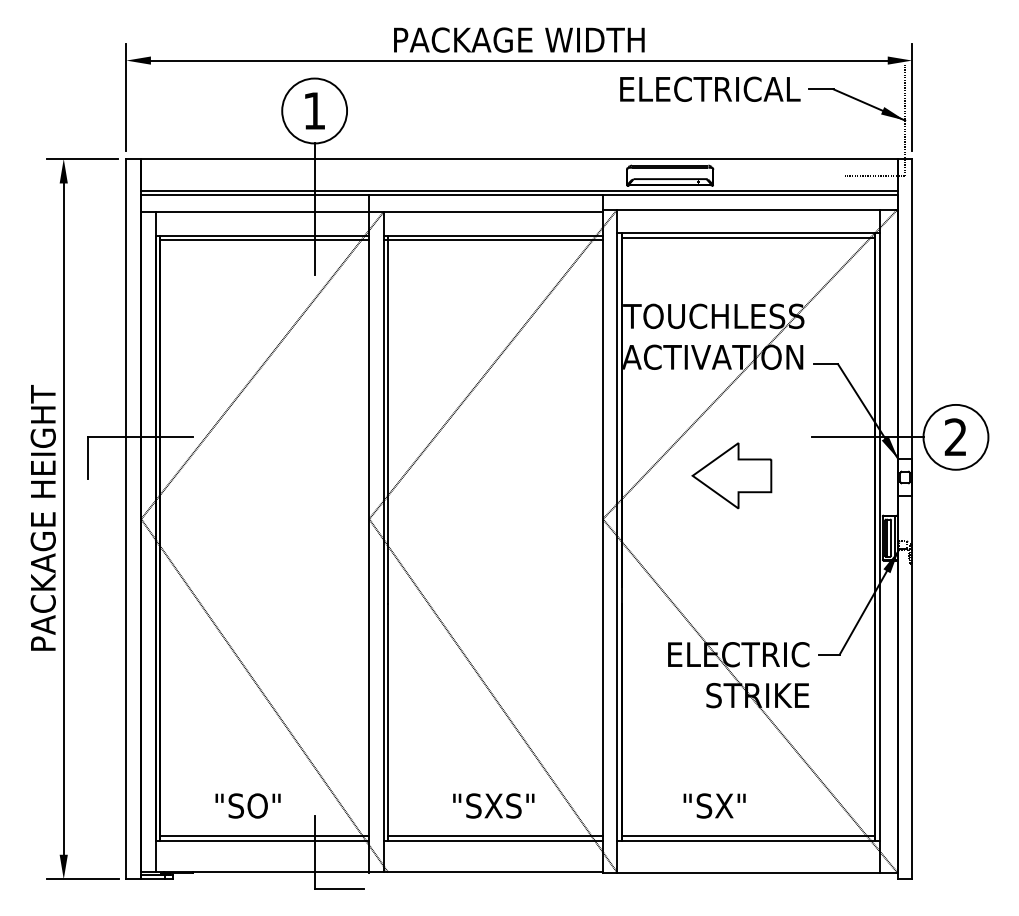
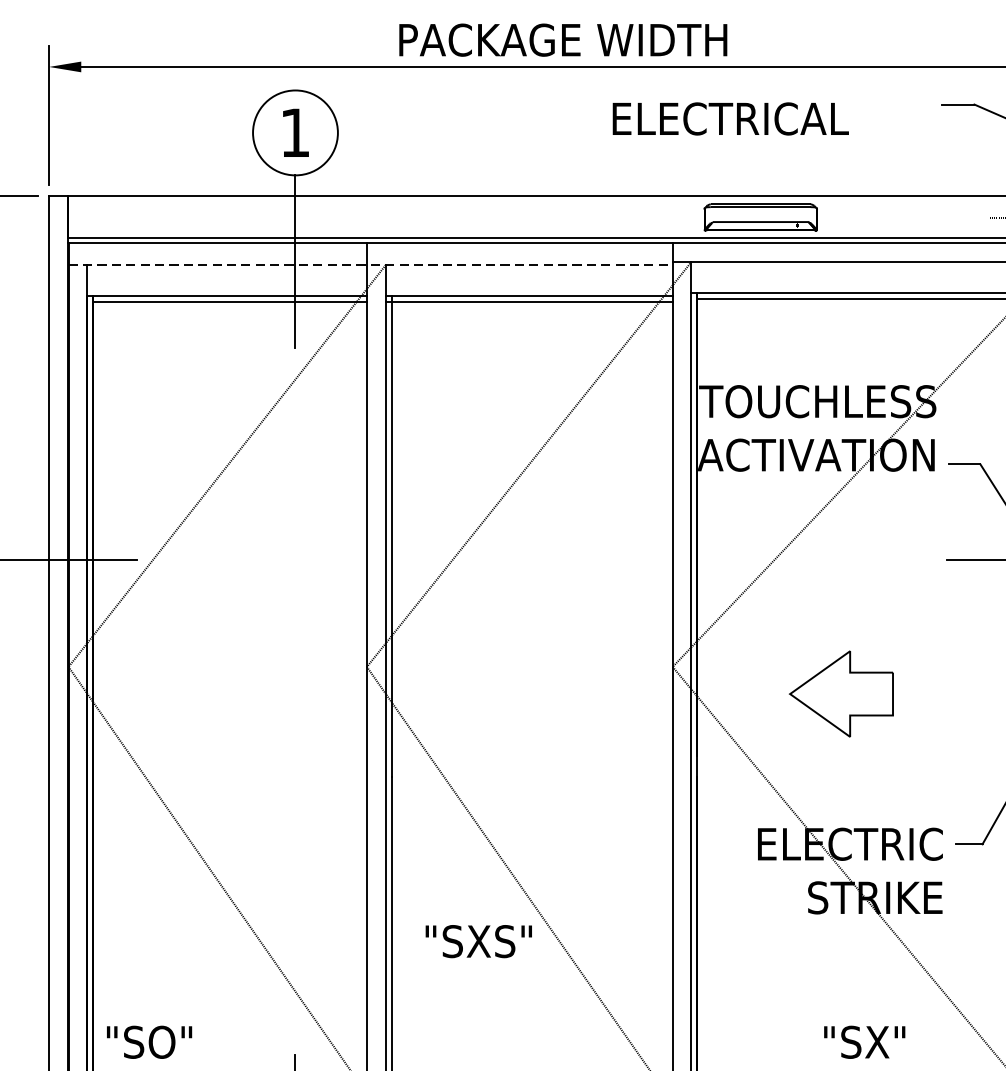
text: (710, 88) -> (731, 117), moved
line: (372, 212) -> (371, 265), solid -> dashed
part: (731, 475) -> (840, 693), moved
text: (247, 805) -> (148, 1041), moved
text: (493, 805) -> (478, 940), moved
text: (714, 805) -> (864, 1041), moved

